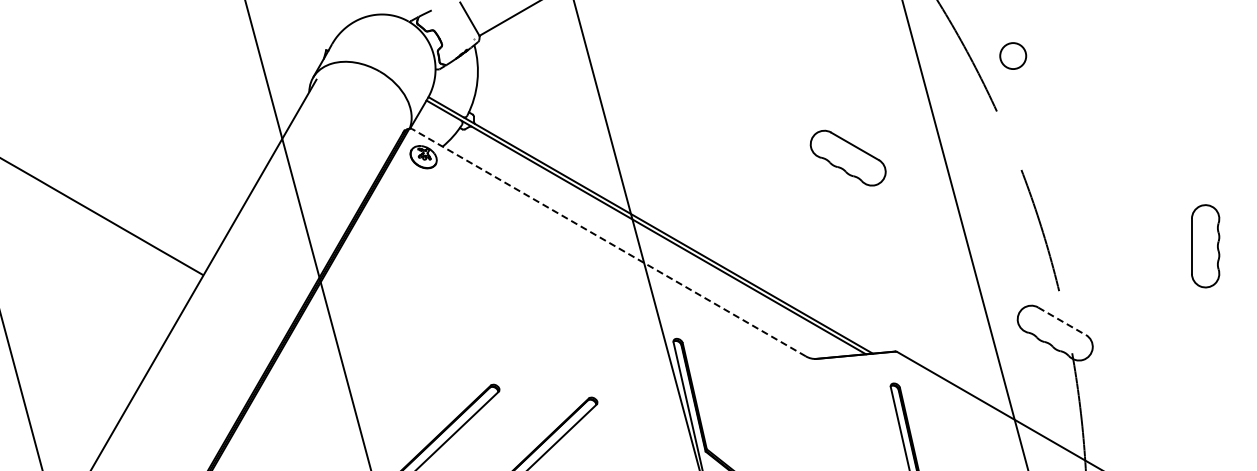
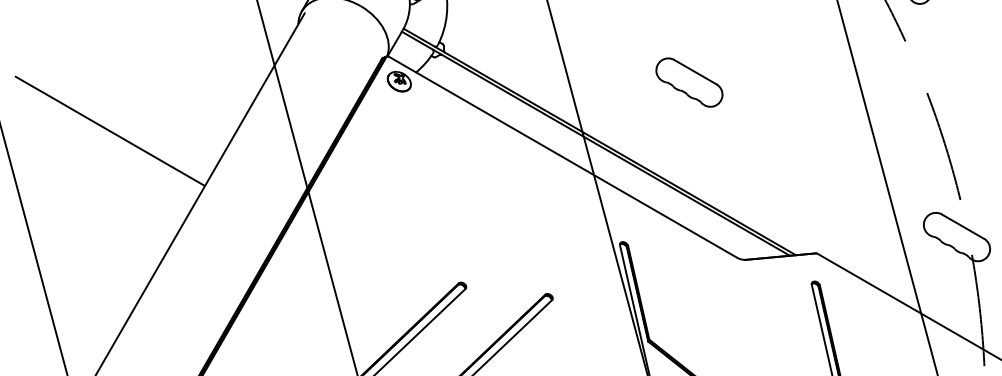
part: (847, 157) -> (688, 82), moved
line: (608, 242) -> (562, 157), dashed -> solid
line: (1062, 321) -> (963, 226), dashed -> solid

